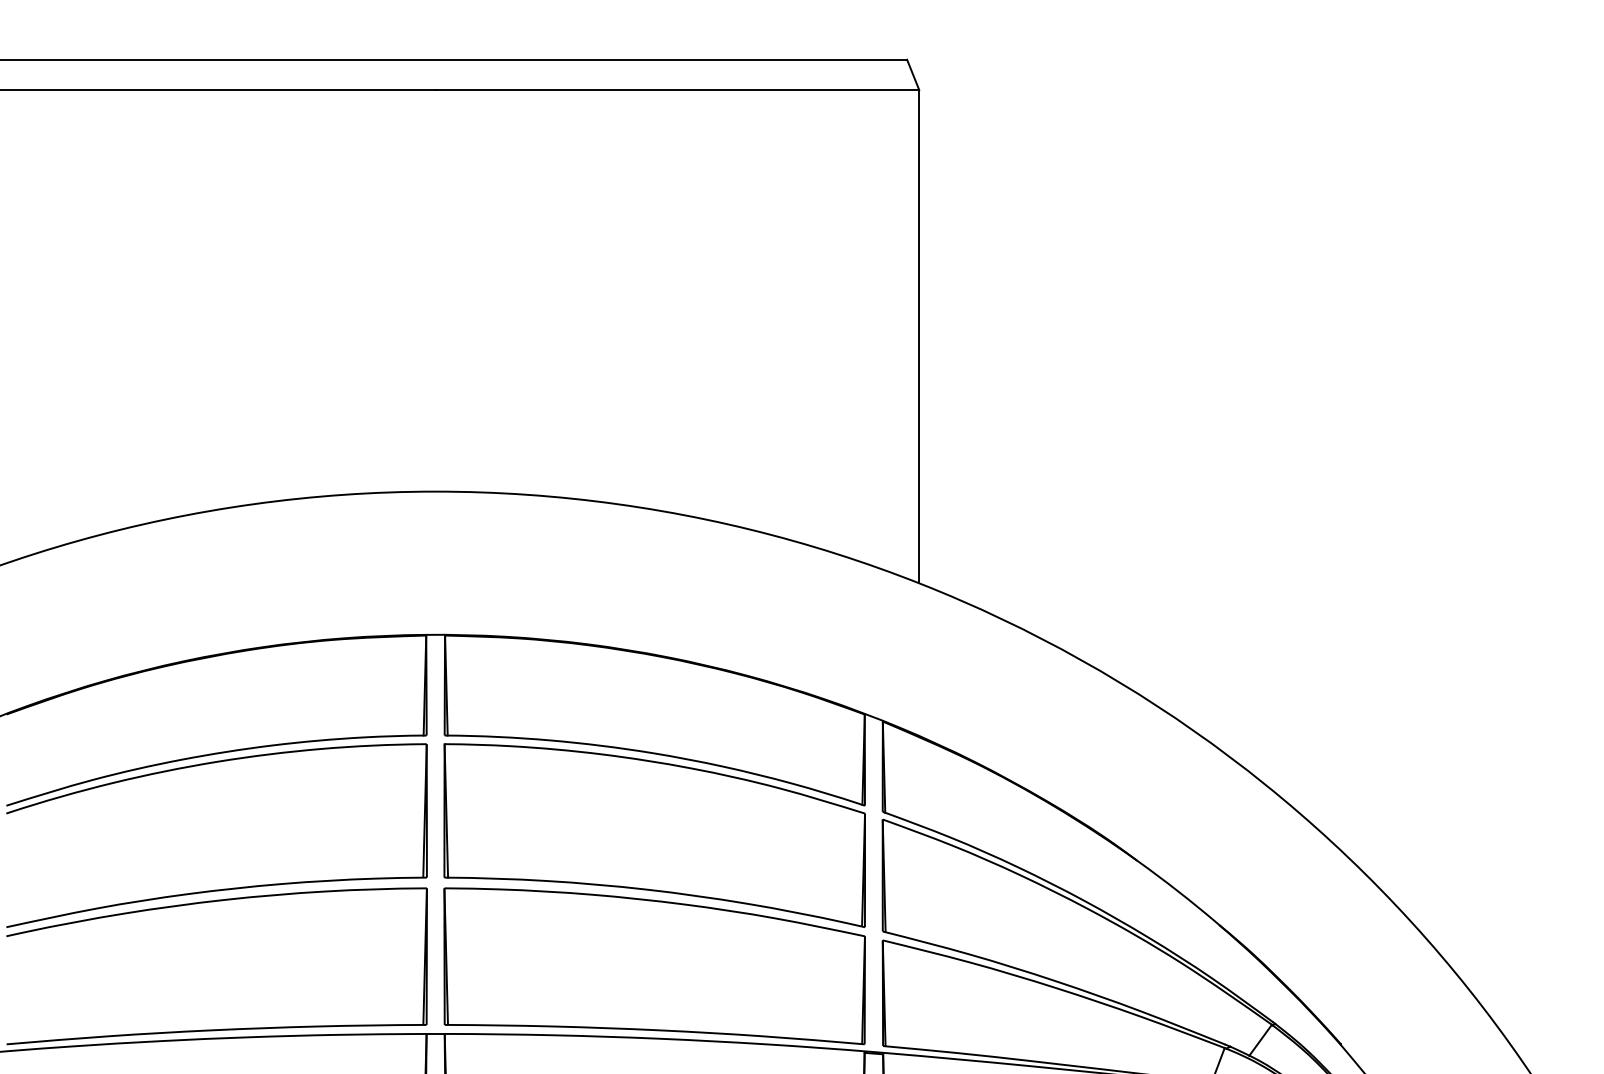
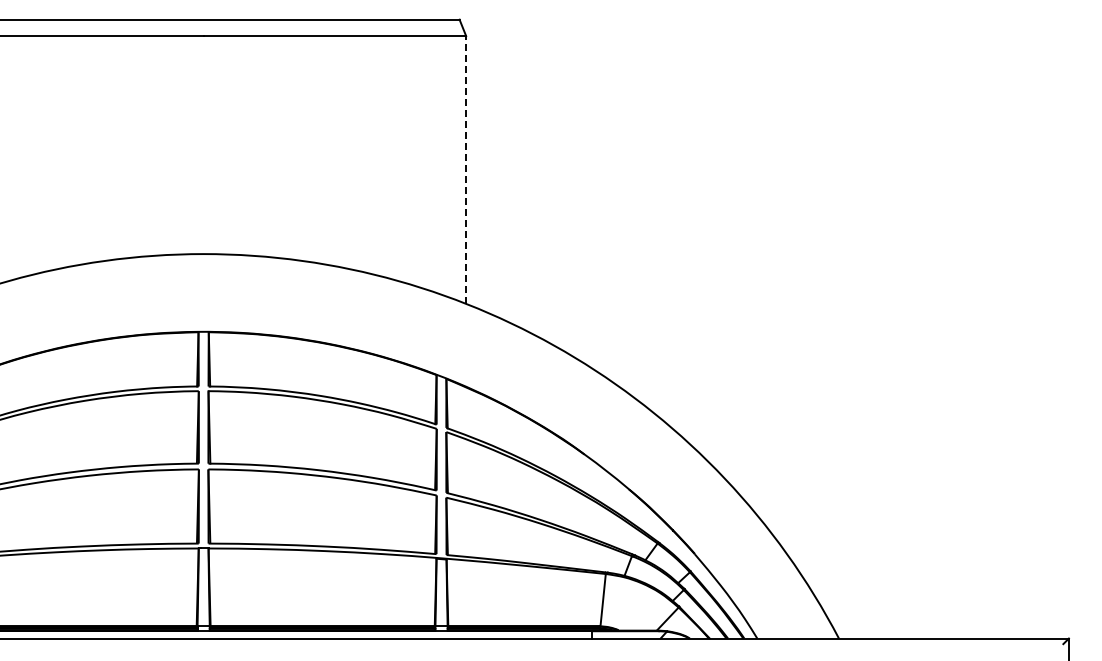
line: (919, 335) -> (466, 169), solid -> dashed

